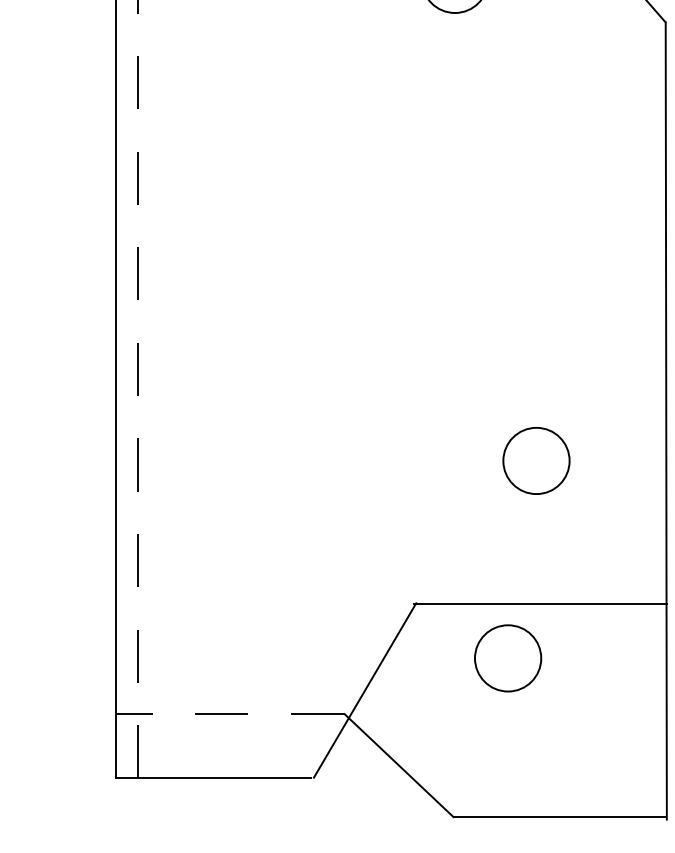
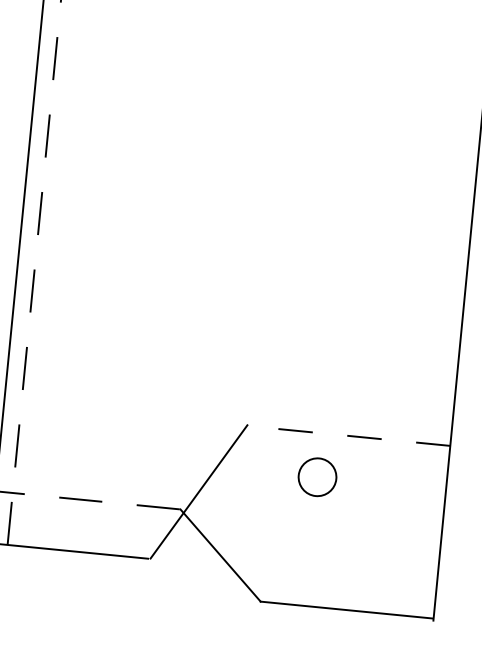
circle: (536, 460) -> (356, 319), removed
line: (539, 604) -> (347, 436), solid -> dashed
circle: (508, 658) -> (317, 477), size x0.7

